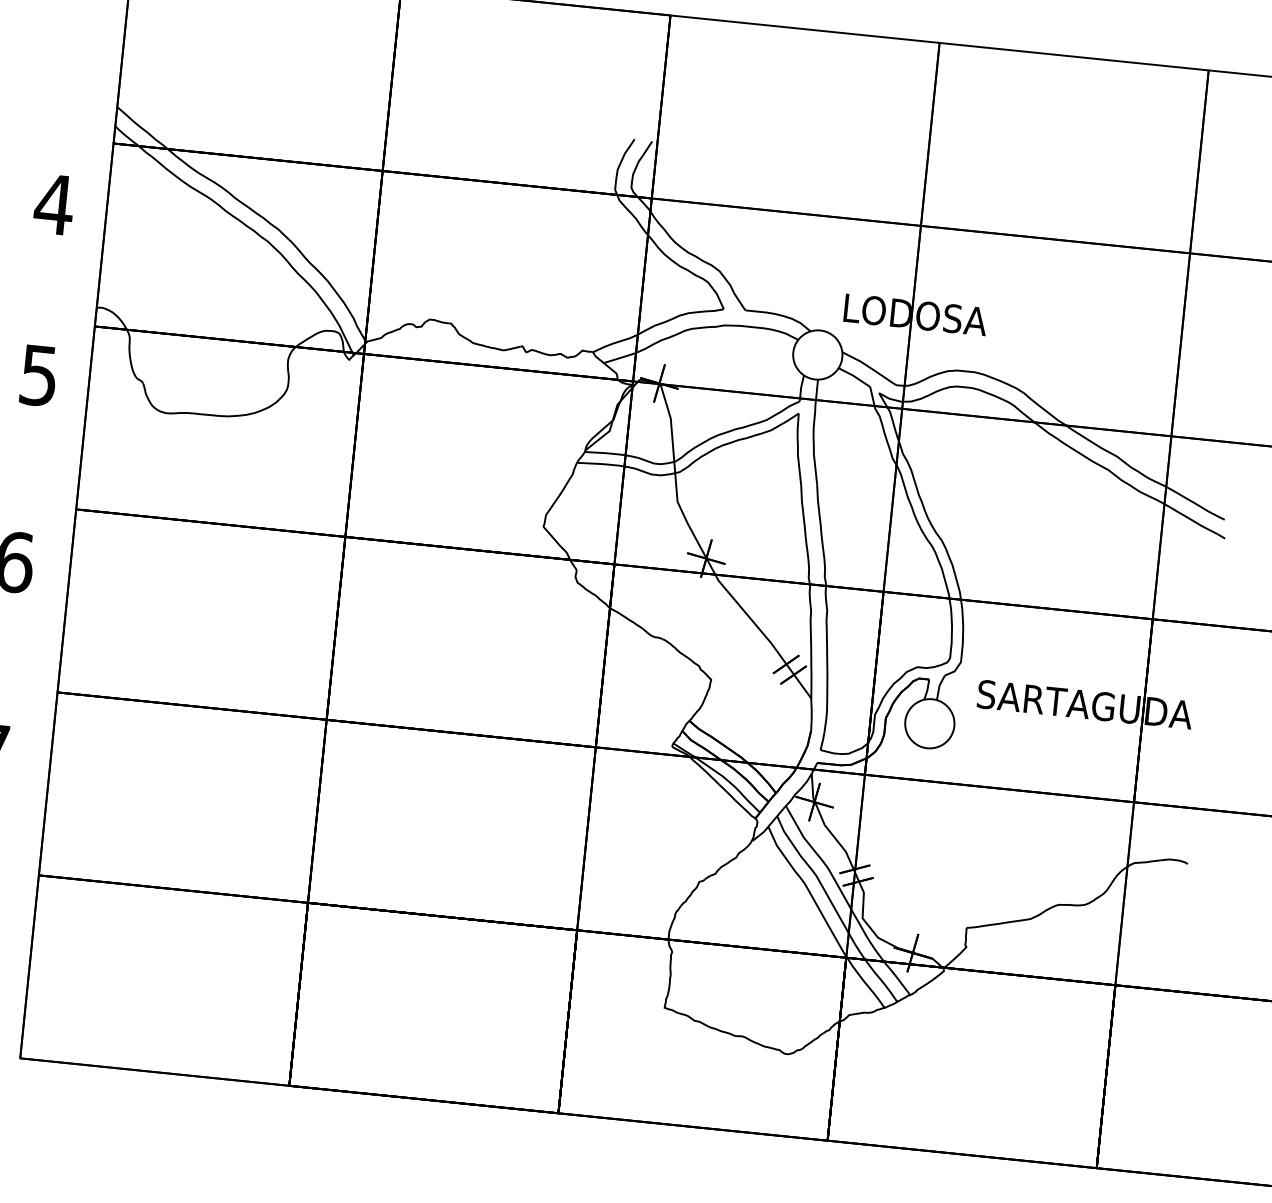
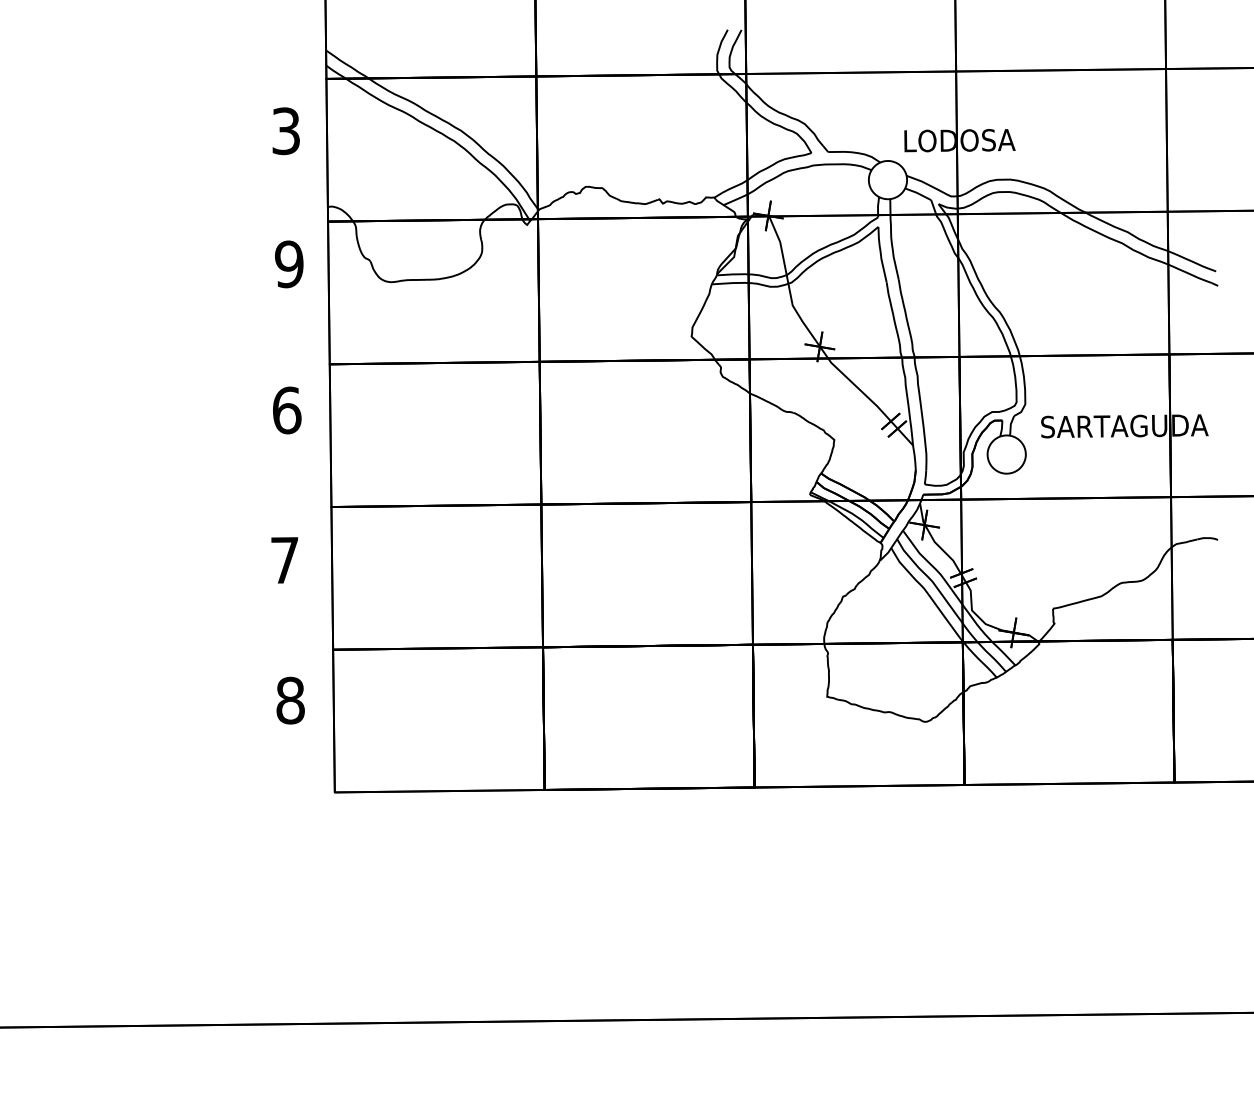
text: (54, 205) -> (286, 131), 4 -> 3
text: (39, 375) -> (289, 264), 5 -> 9

